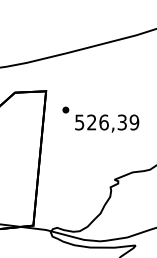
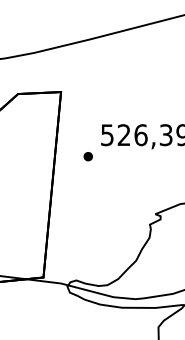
part: (65, 109) -> (87, 155), moved

